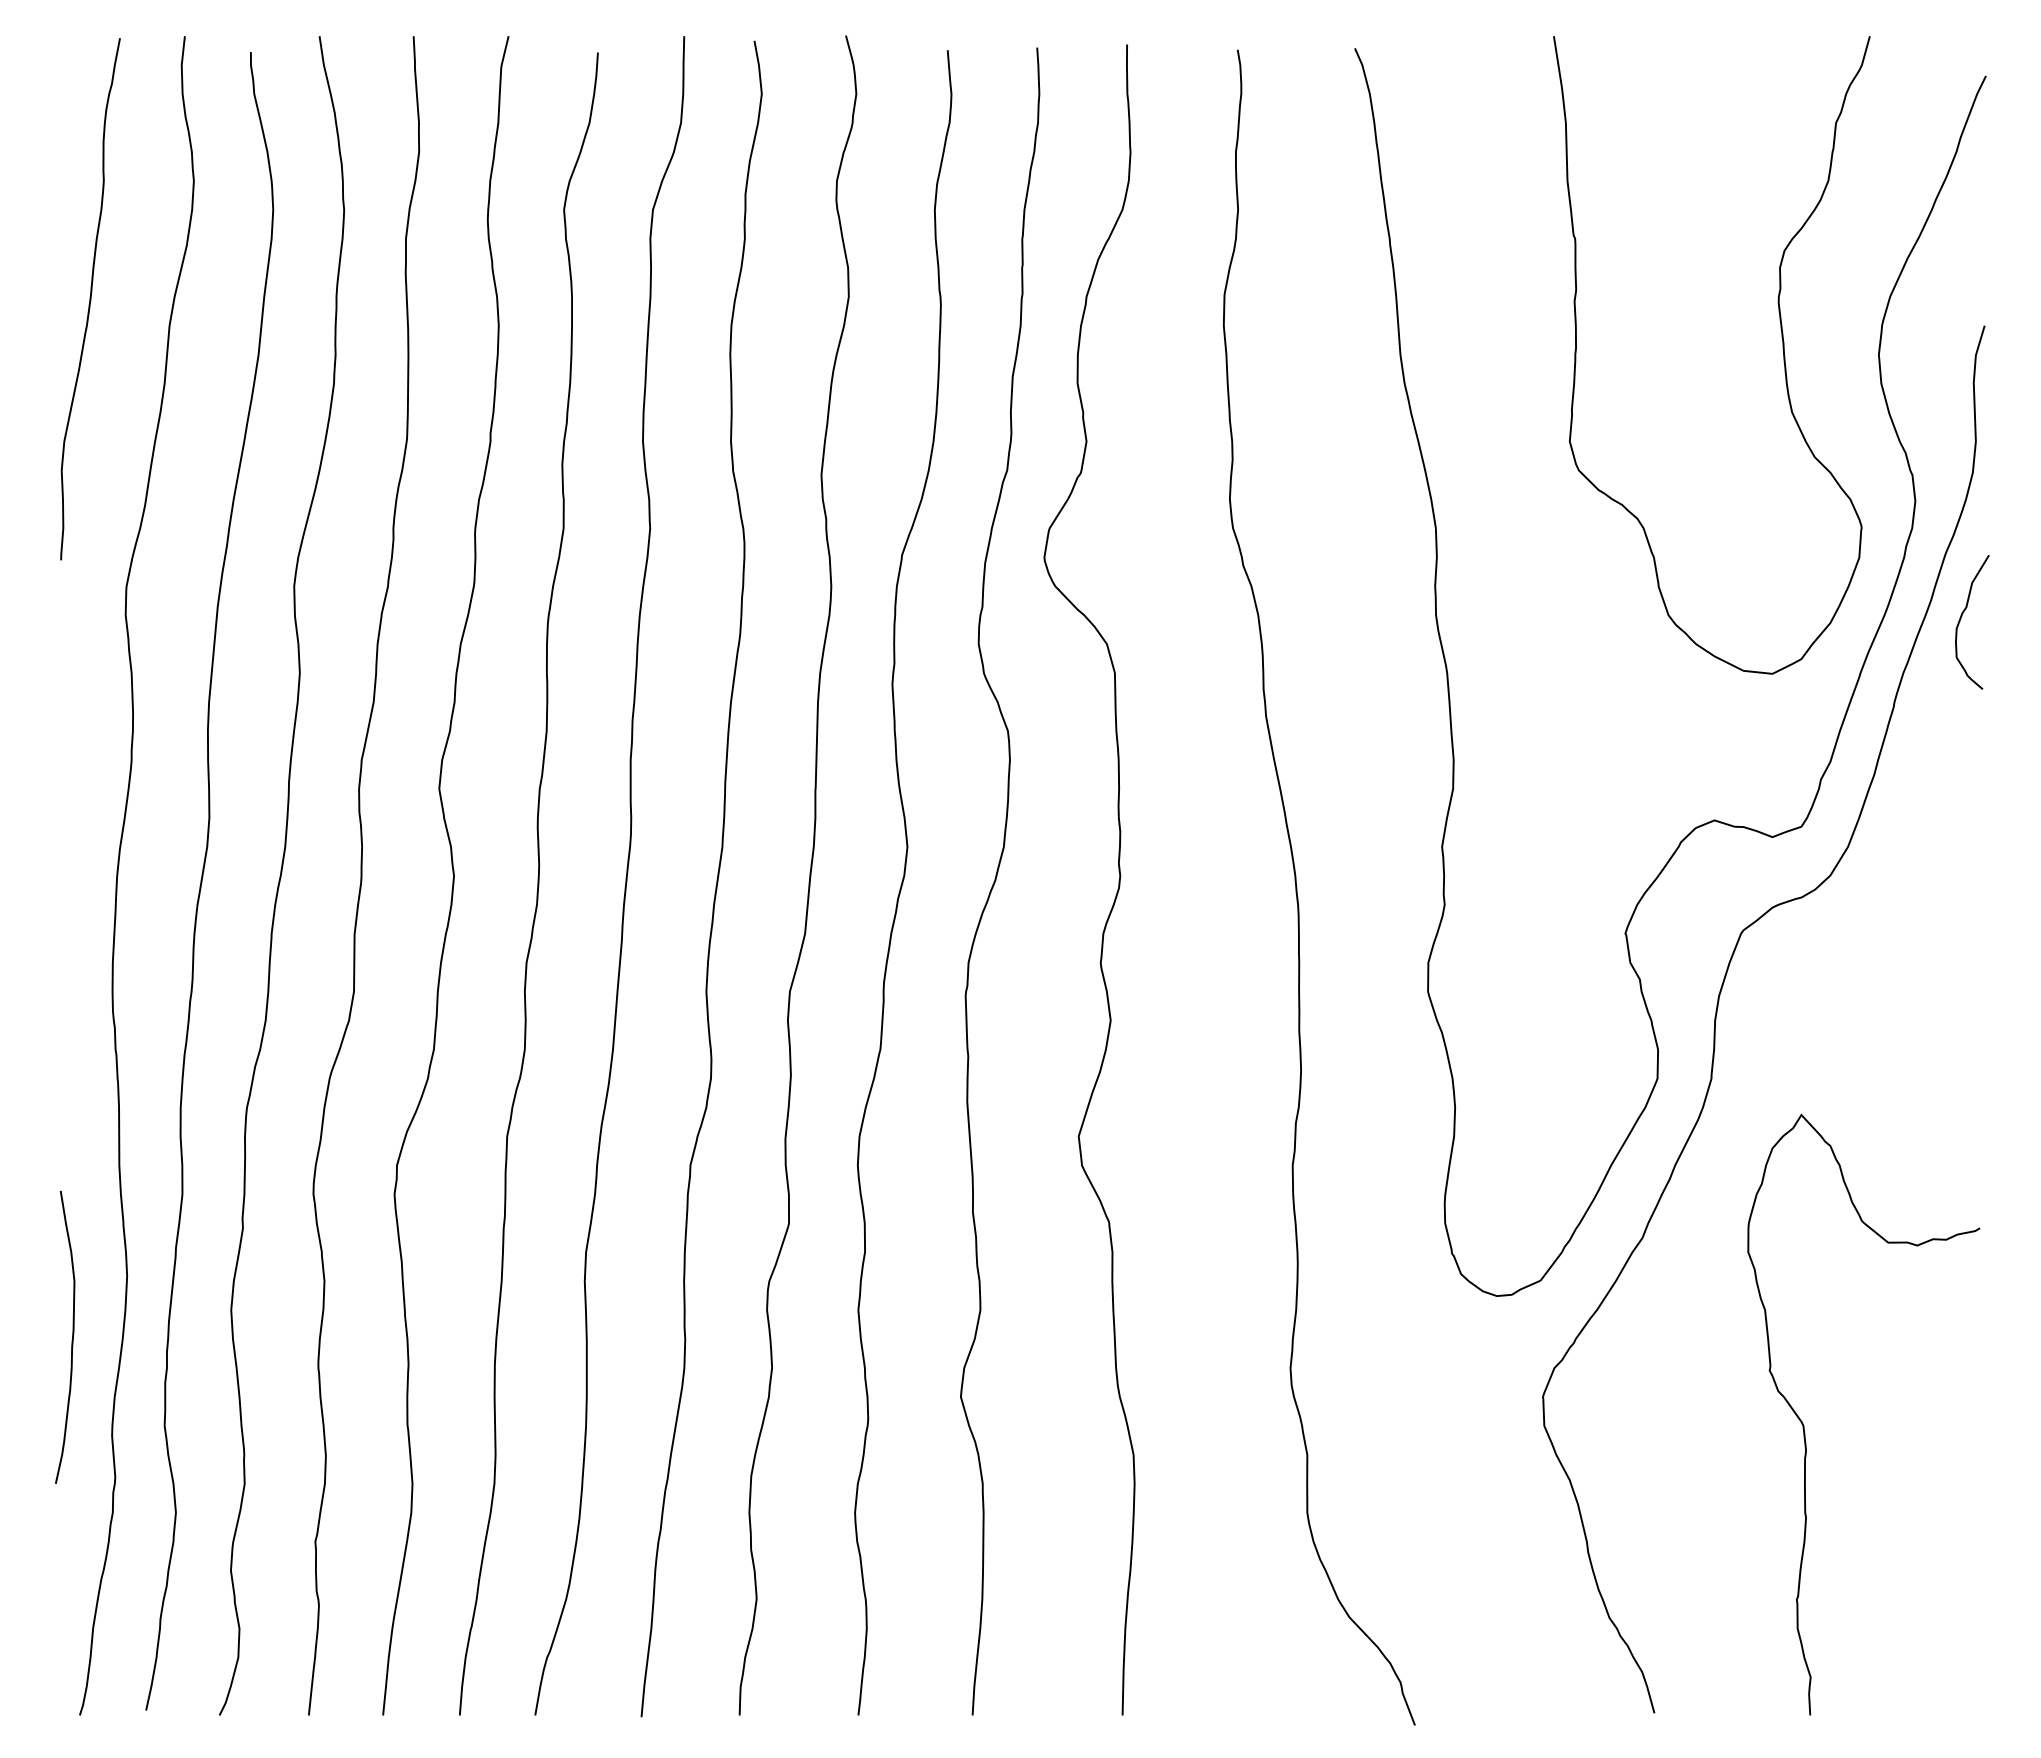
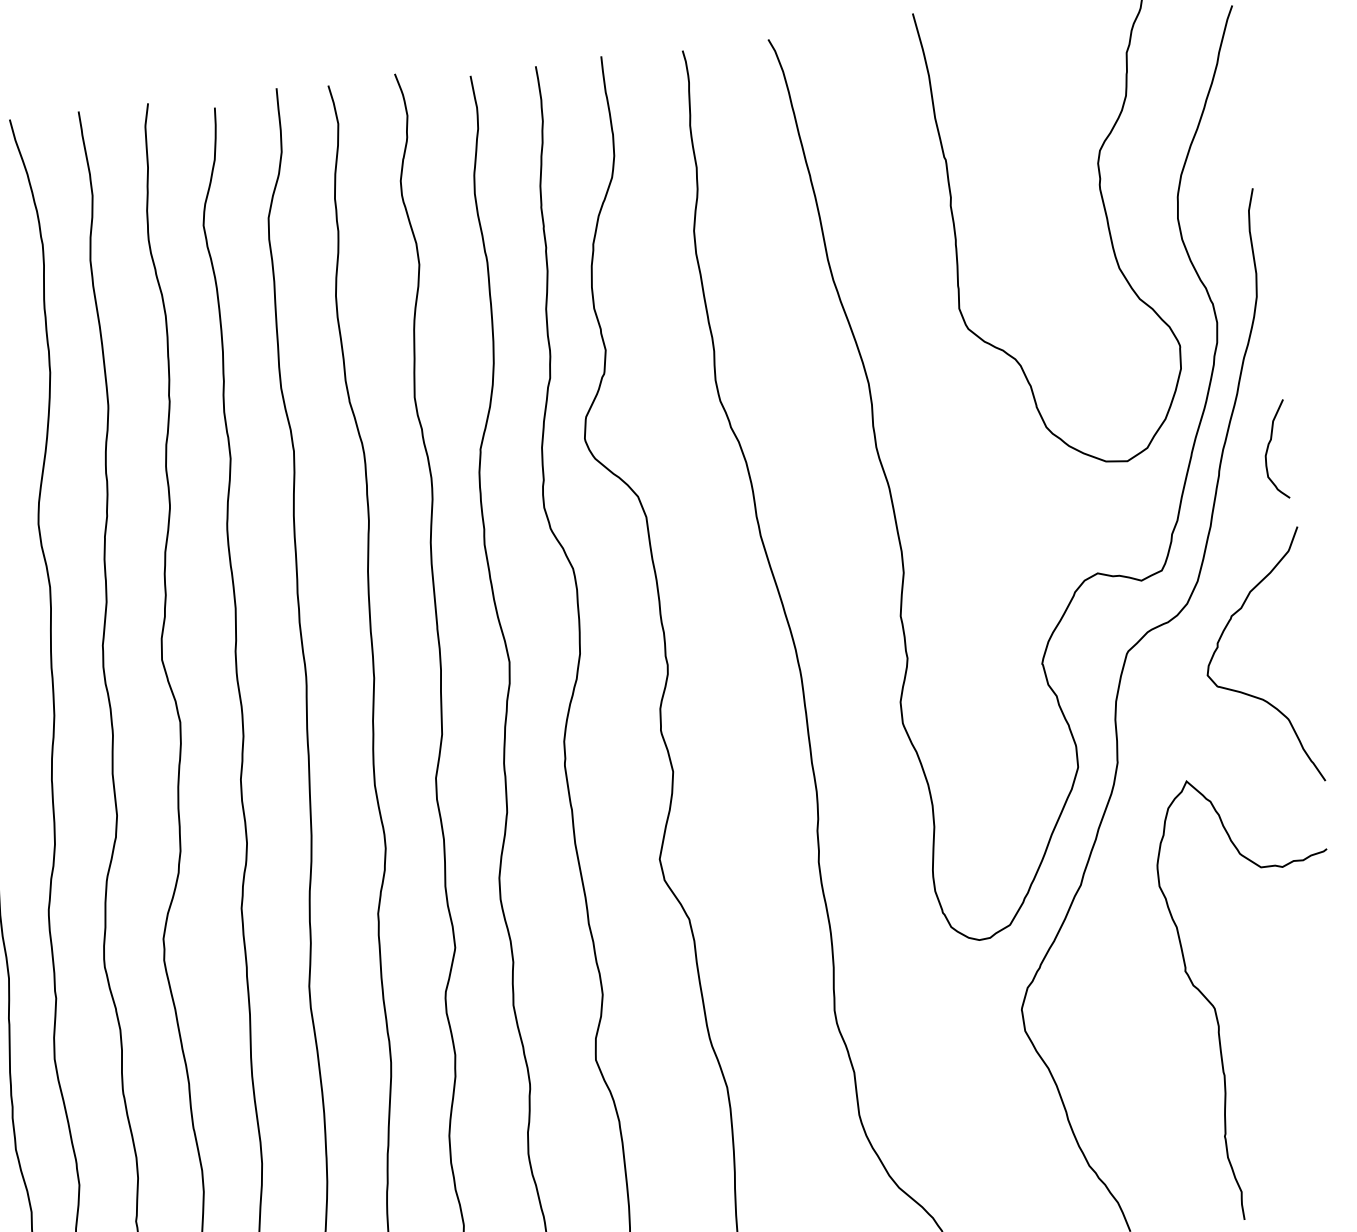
curve: (1961, 619) -> (1268, 448), moved
curve: (1900, 1007) -> (1249, 694), added

